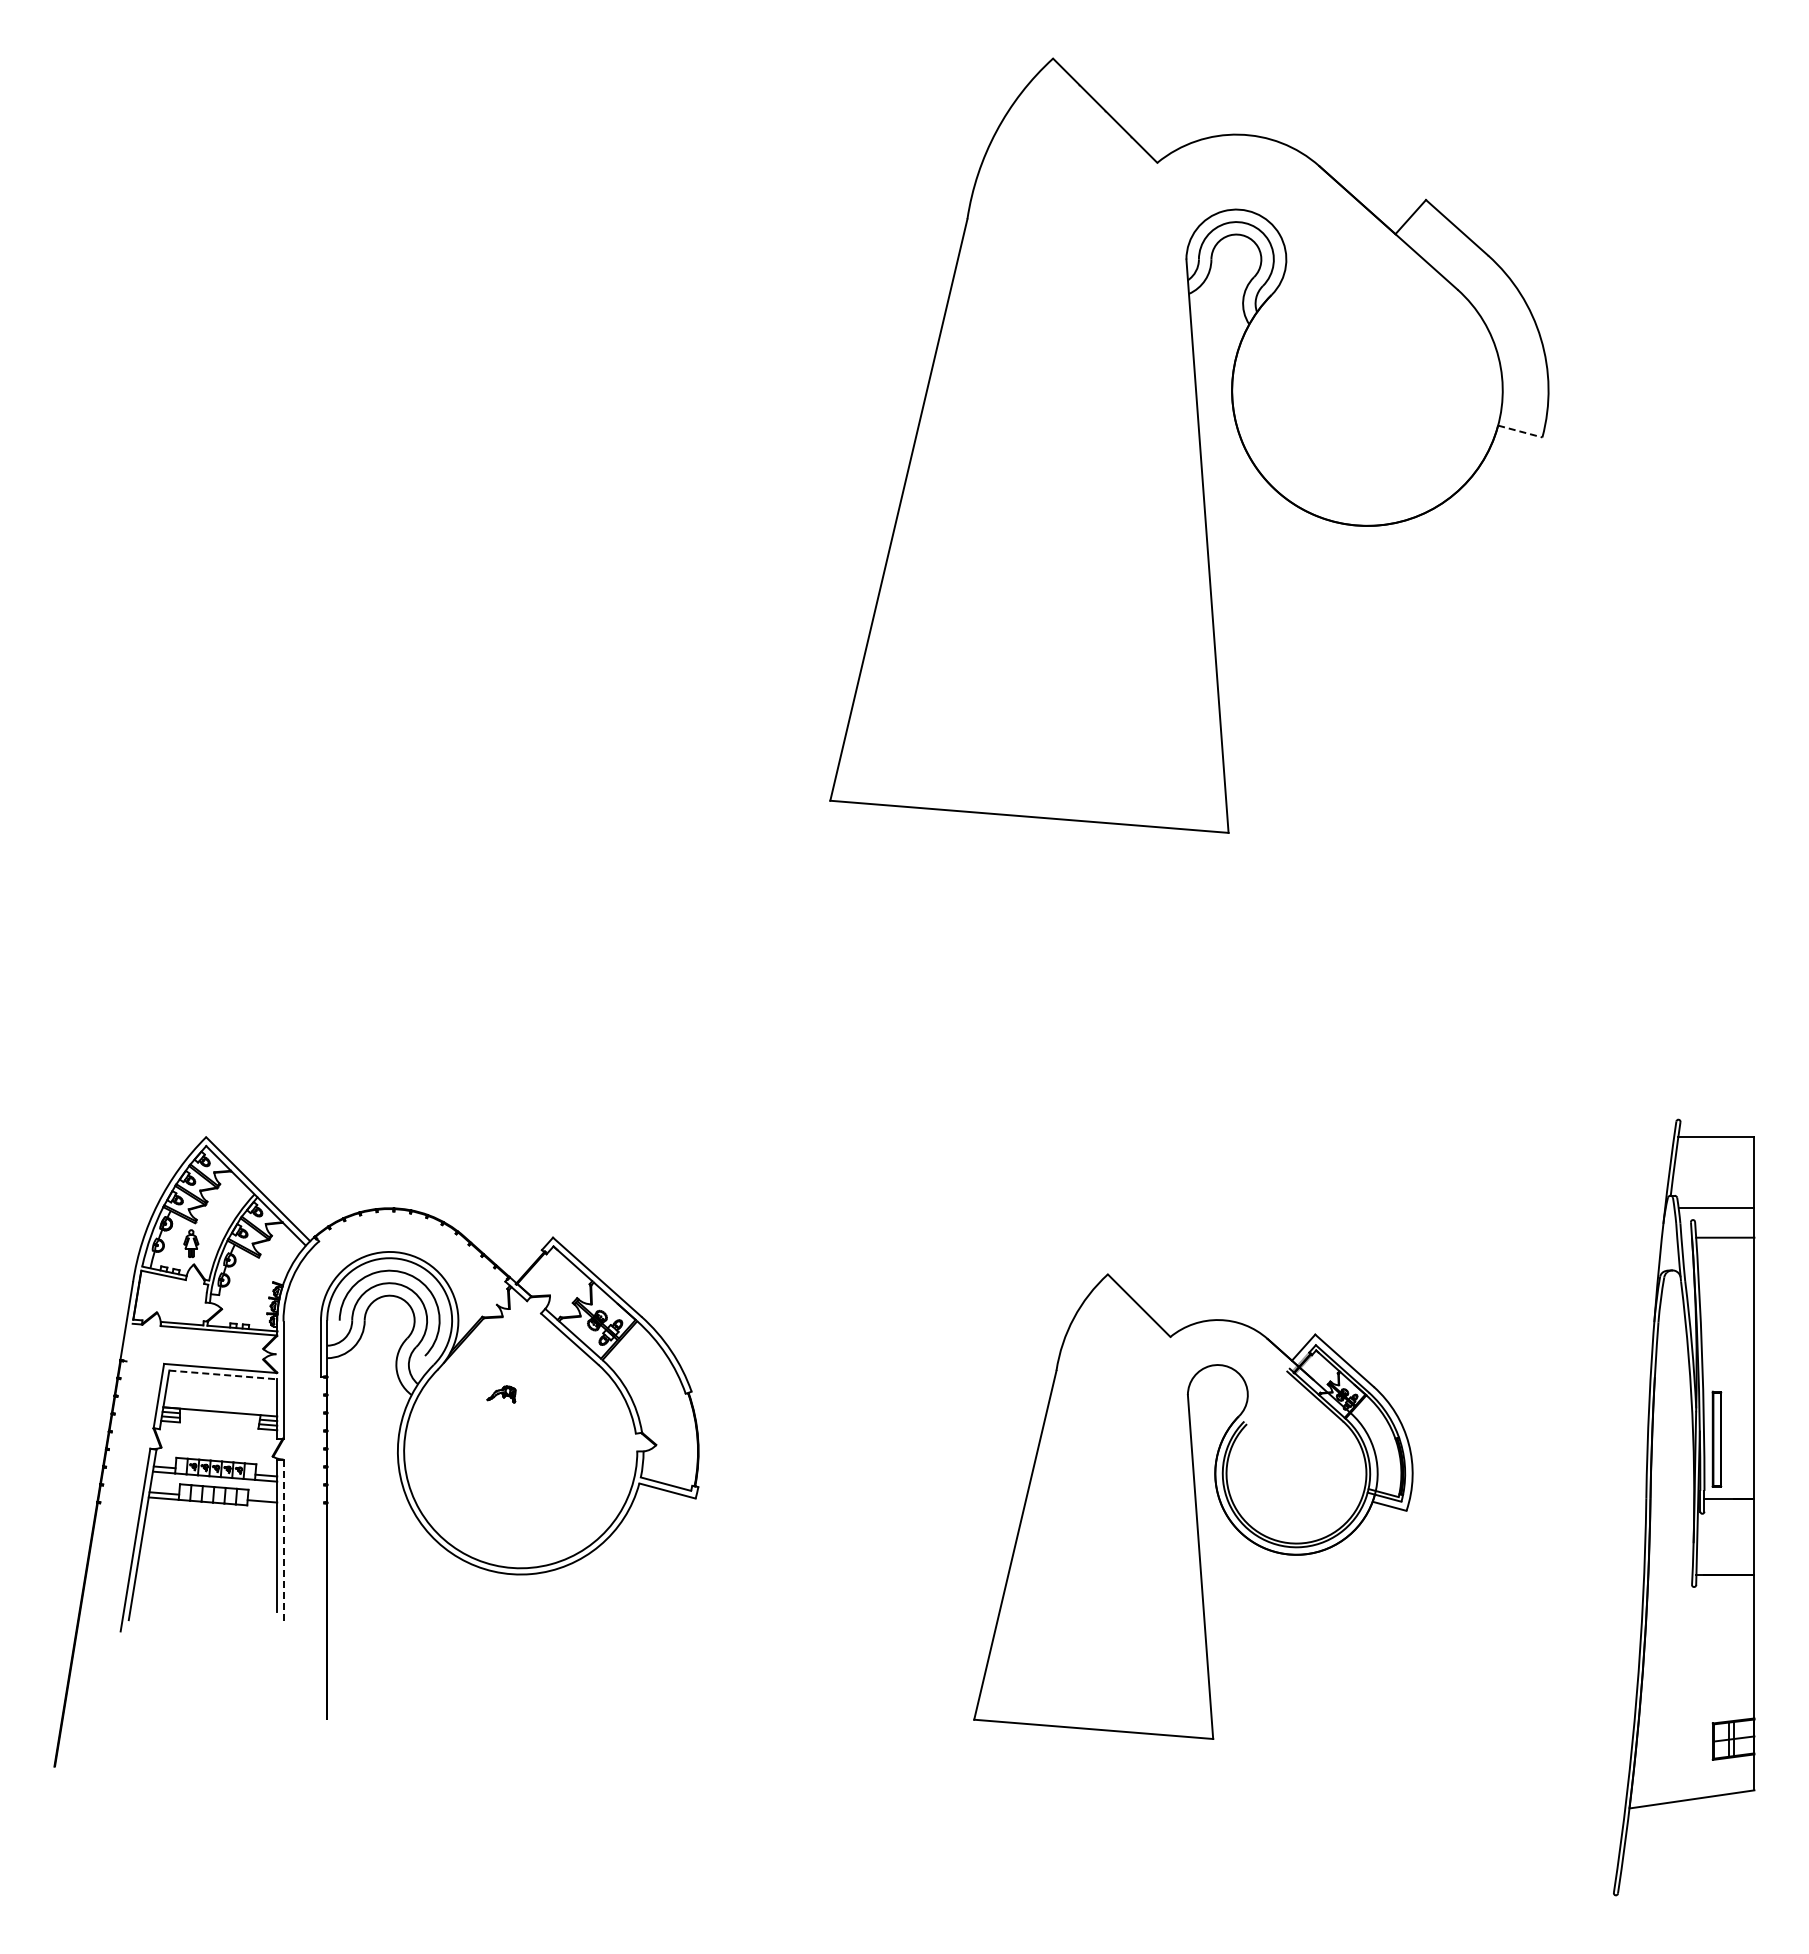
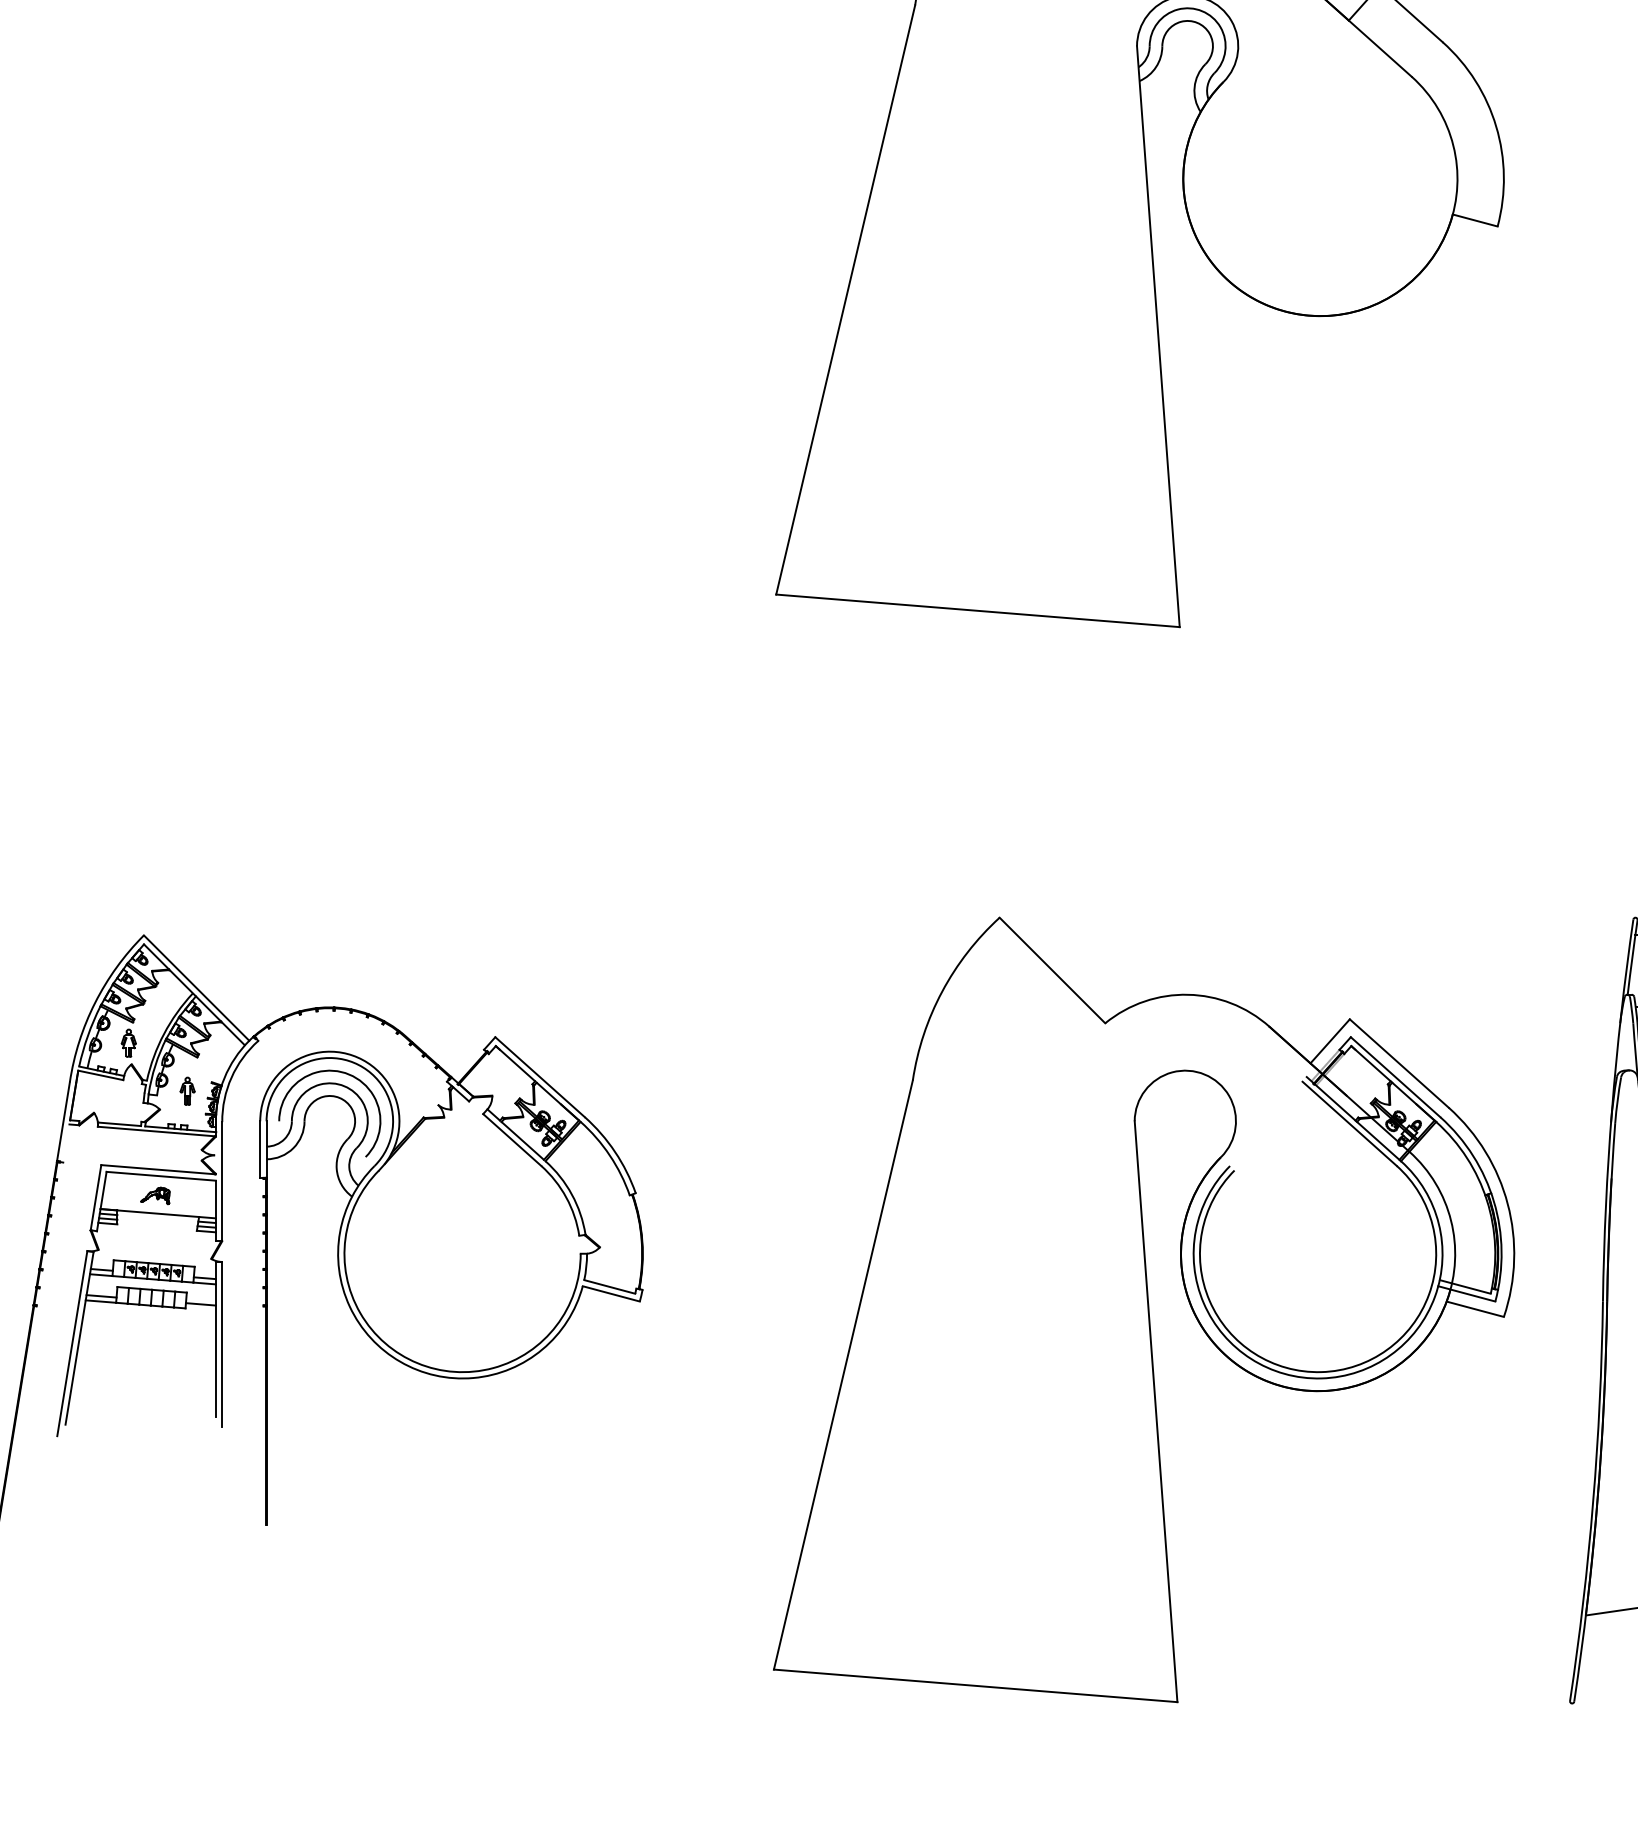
line: (1520, 431) -> (1475, 220), dashed -> solid
part: (249, 1290) -> (187, 1090), added
line: (223, 1375) -> (161, 1176), dashed -> solid
part: (501, 1394) -> (155, 1196), moved
part: (1193, 1506) -> (1144, 1309), size x1.67
line: (283, 1541) -> (222, 1345), dashed -> solid

